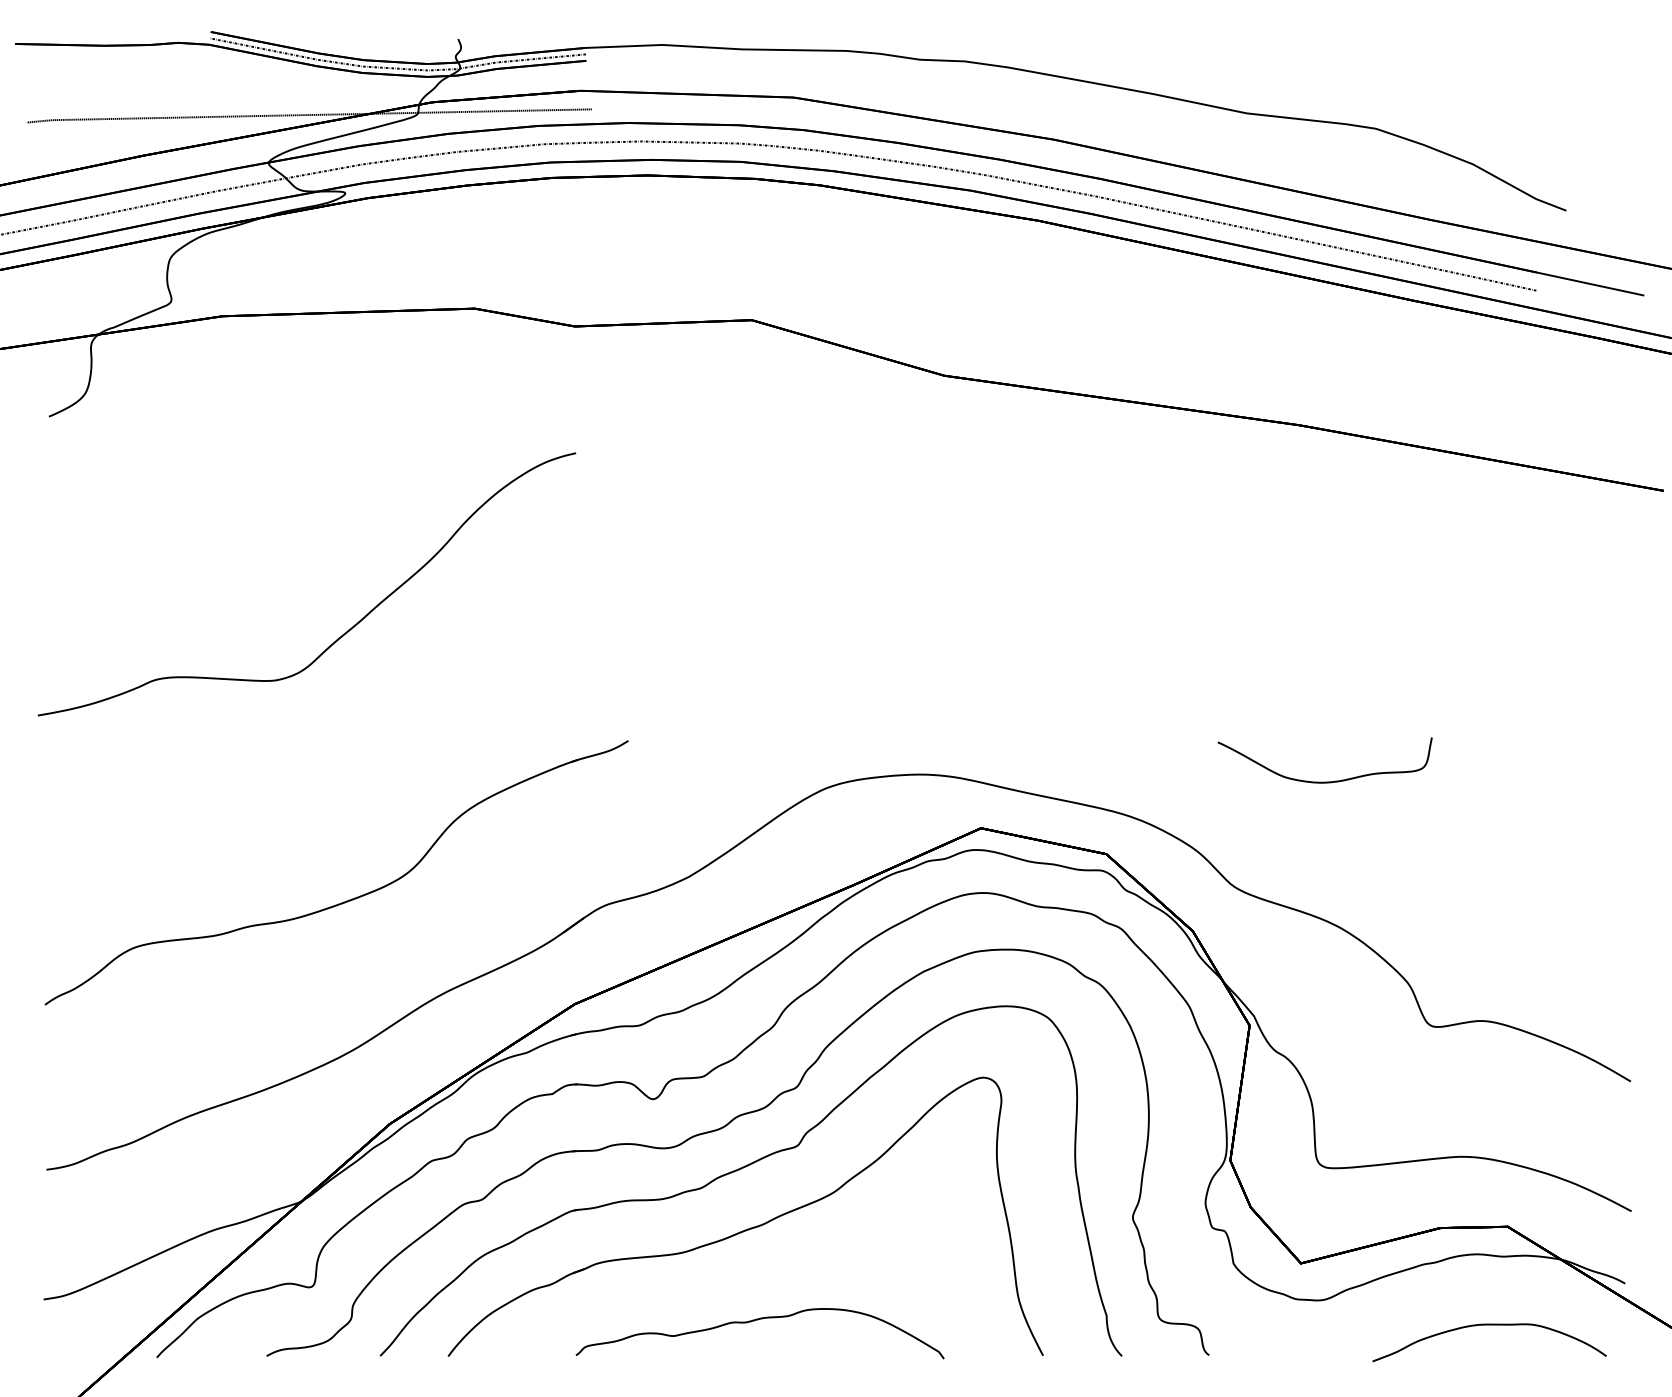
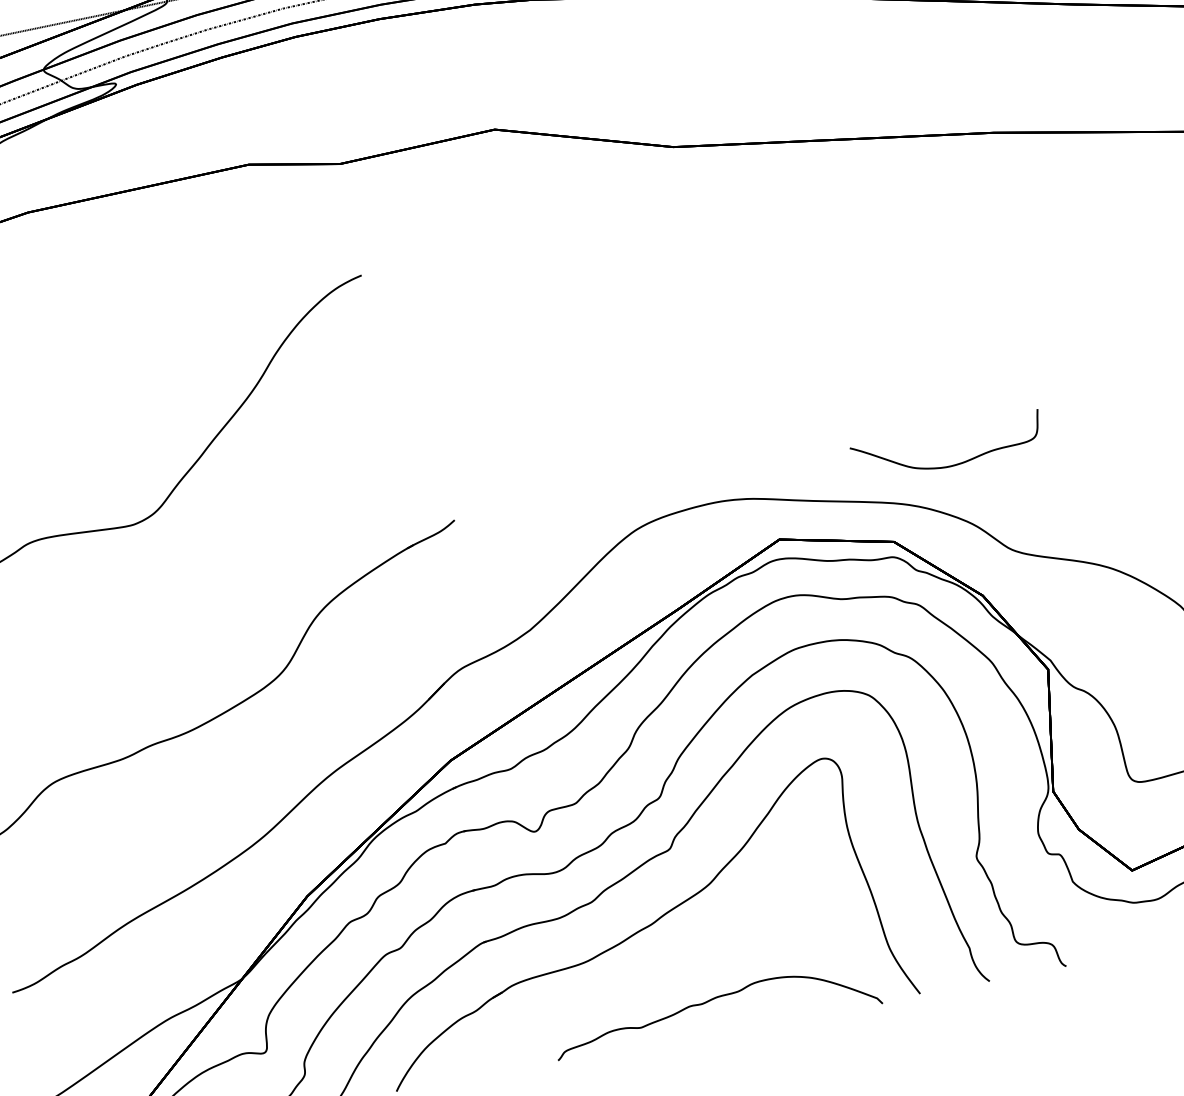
curve: (1324, 781) -> (950, 465), moved
part: (754, 1321) -> (709, 1001), moved

